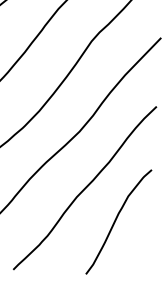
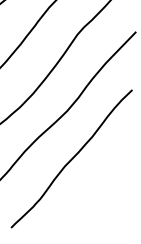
curve: (116, 220) -> (98, 186), removed

